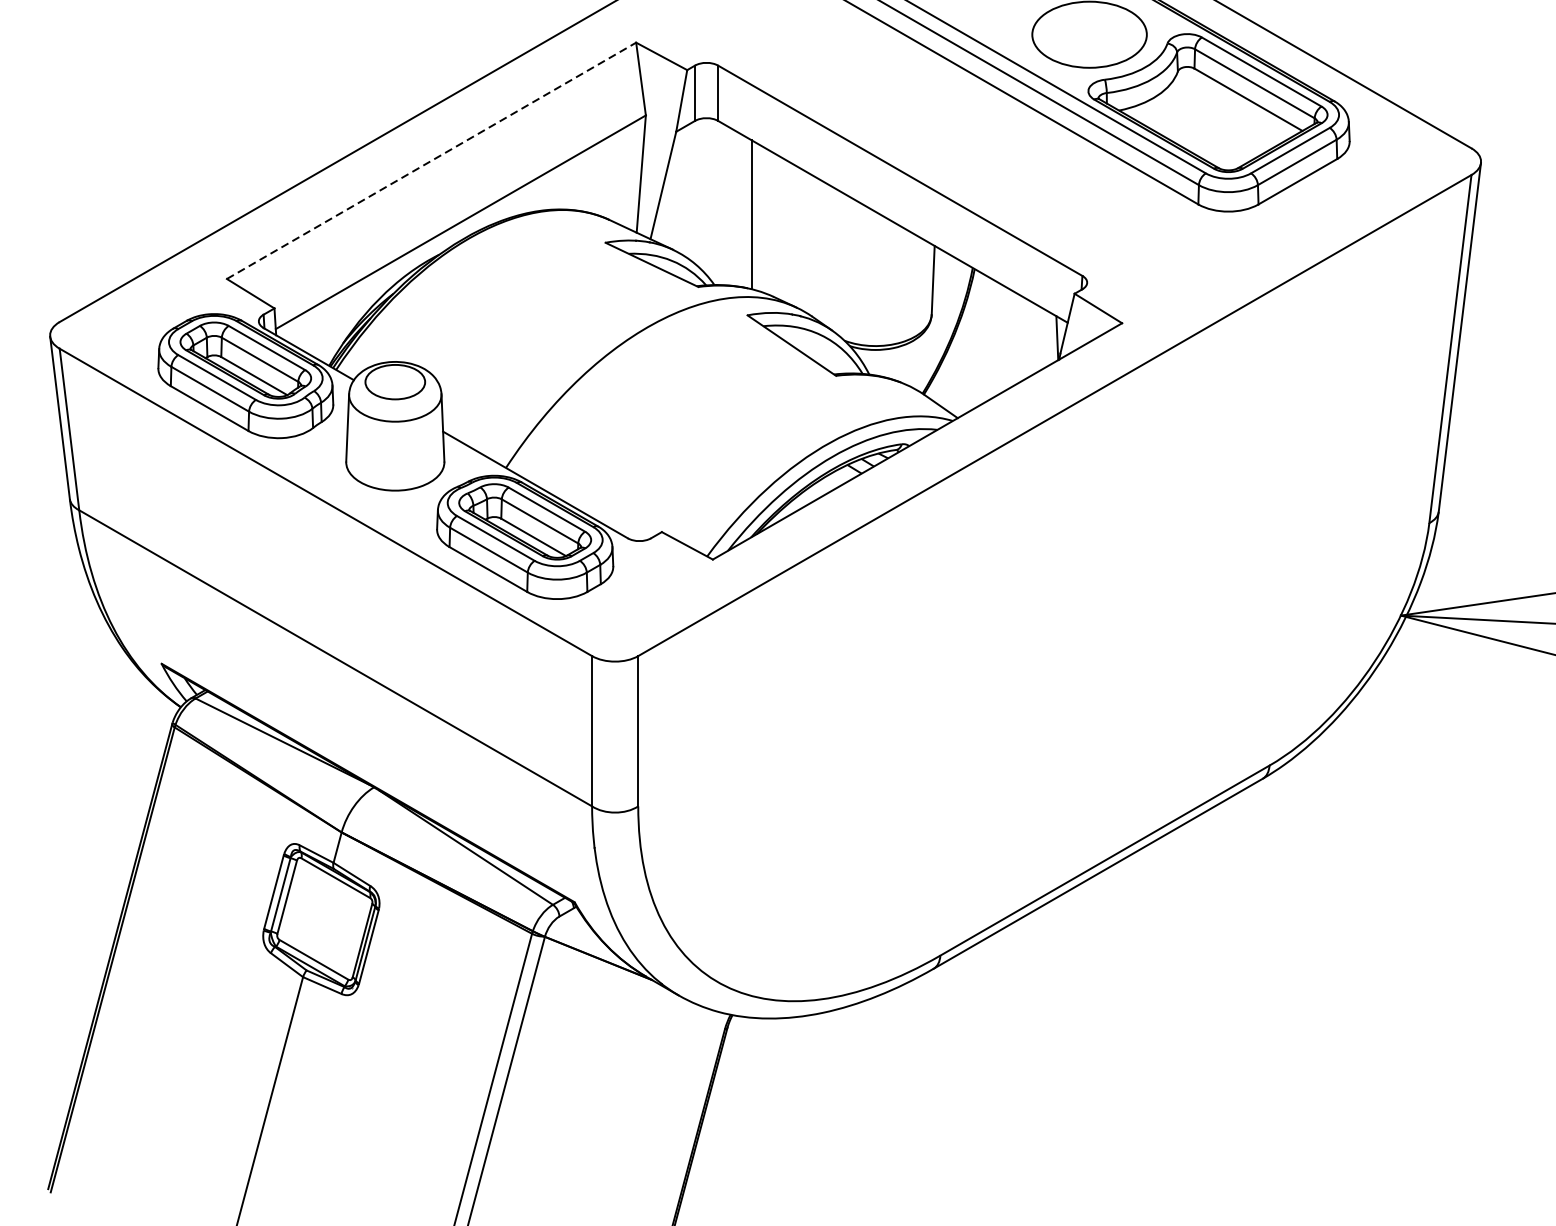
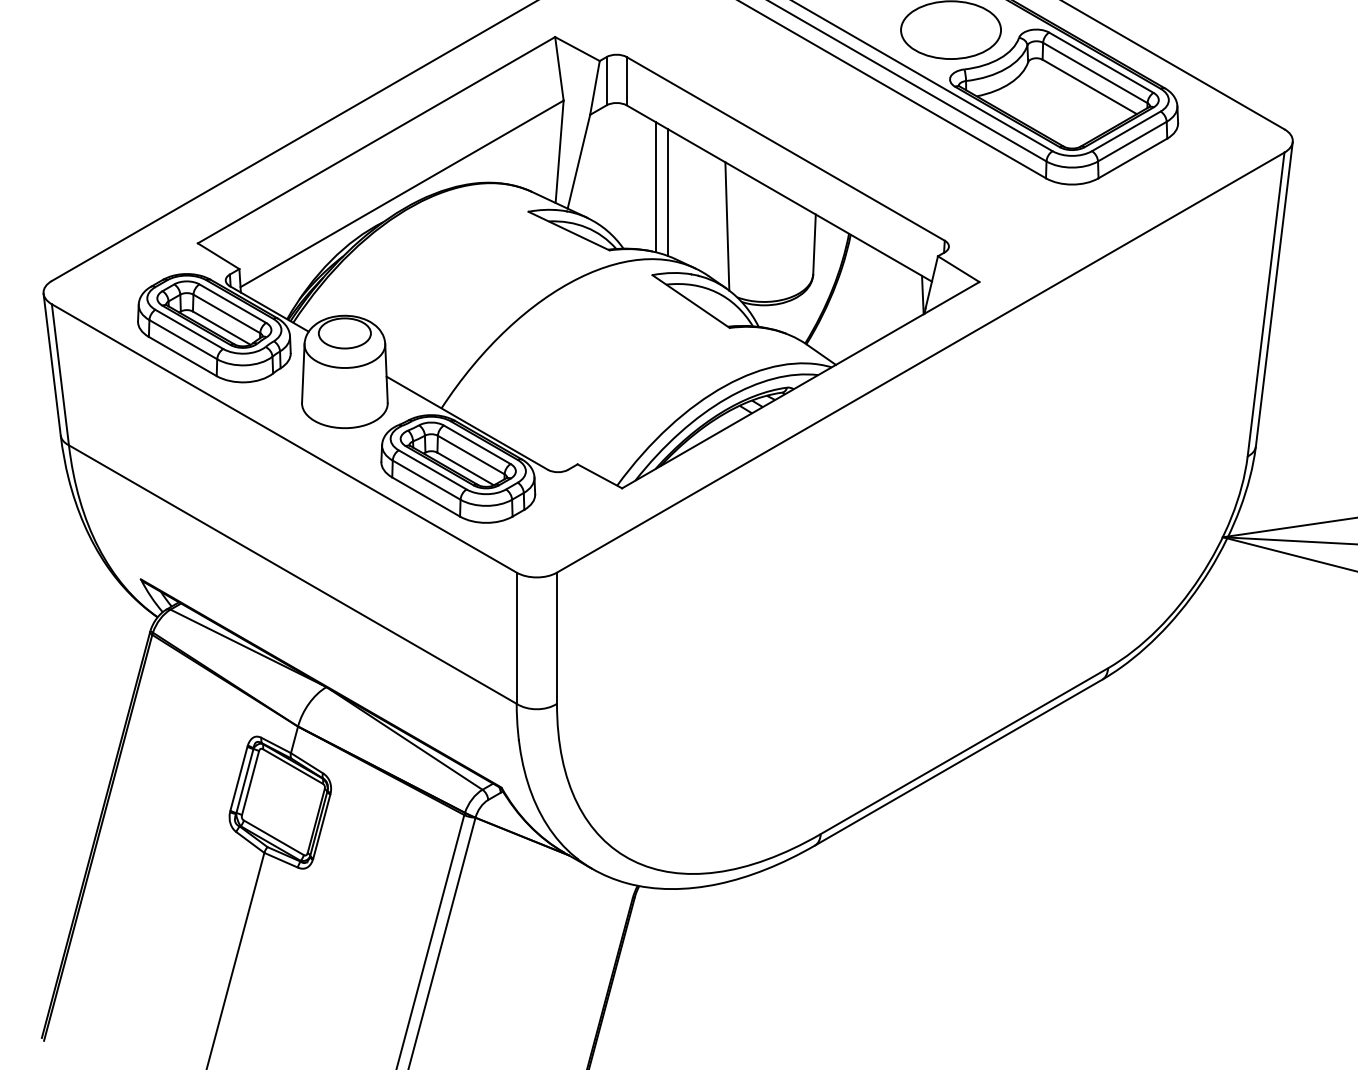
line: (431, 159) -> (376, 139), dashed -> solid
line: (765, 220) -> (668, 192), added
line: (833, 259) -> (727, 226), added

